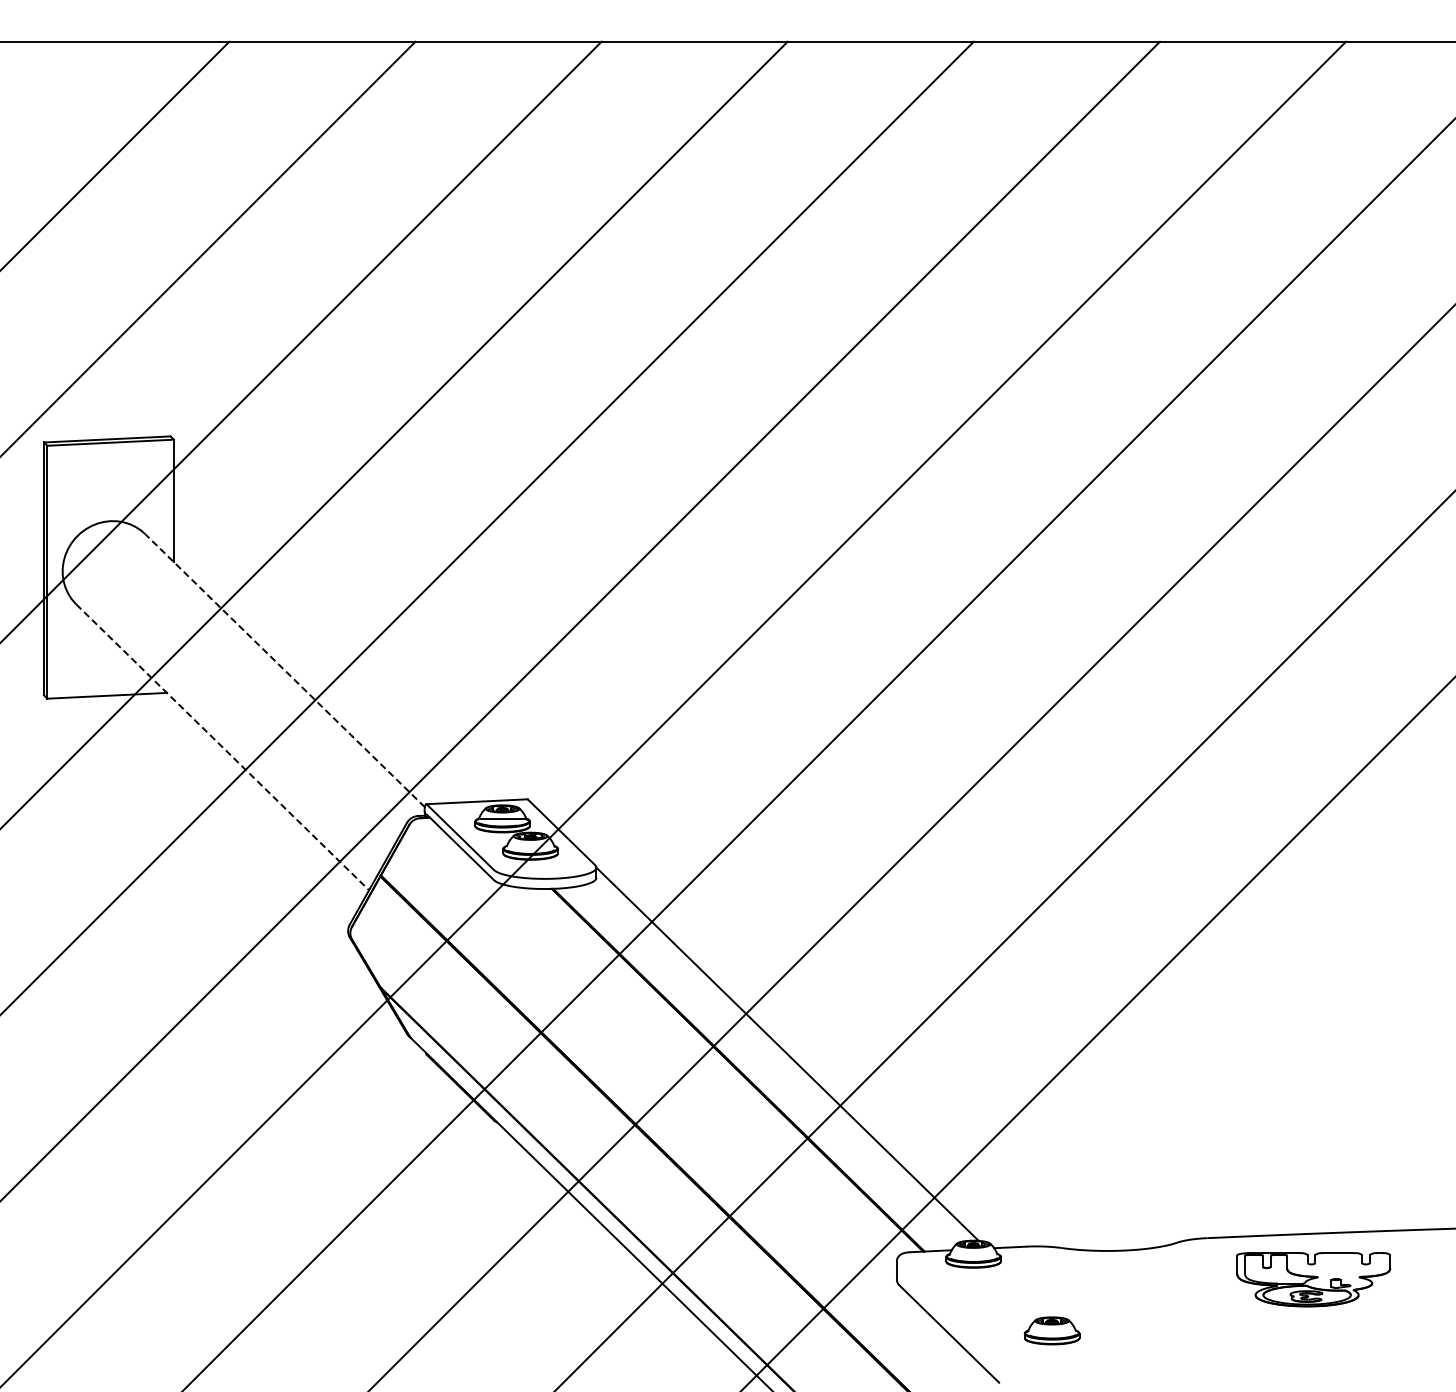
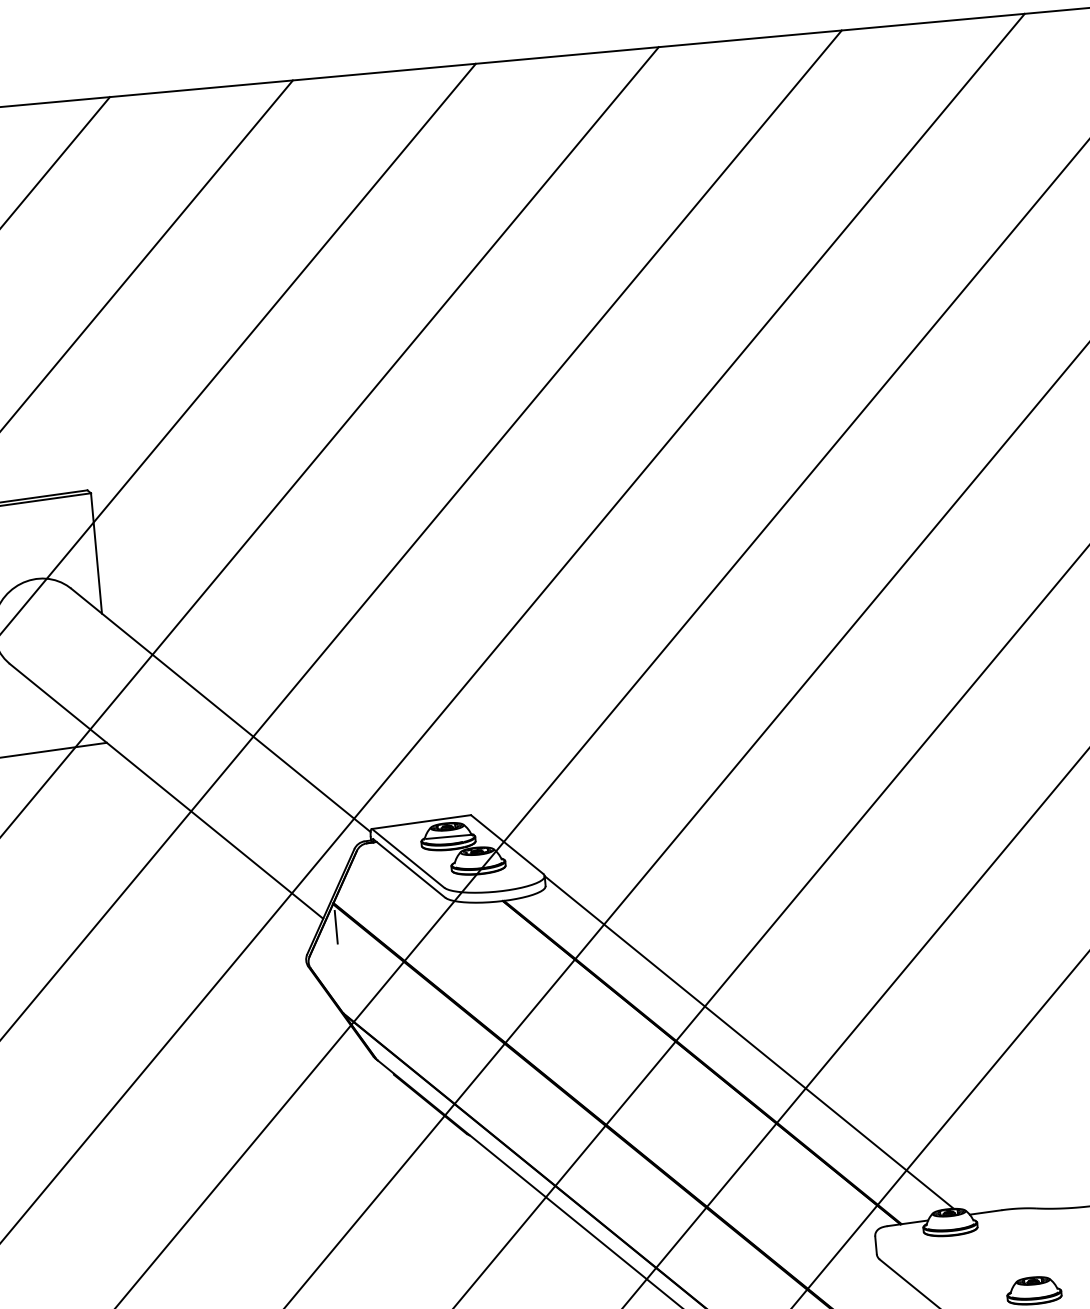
line: (285, 670) -> (221, 710), dashed -> solid
line: (222, 747) -> (166, 791), dashed -> solid
line: (381, 899) -> (336, 926), added

